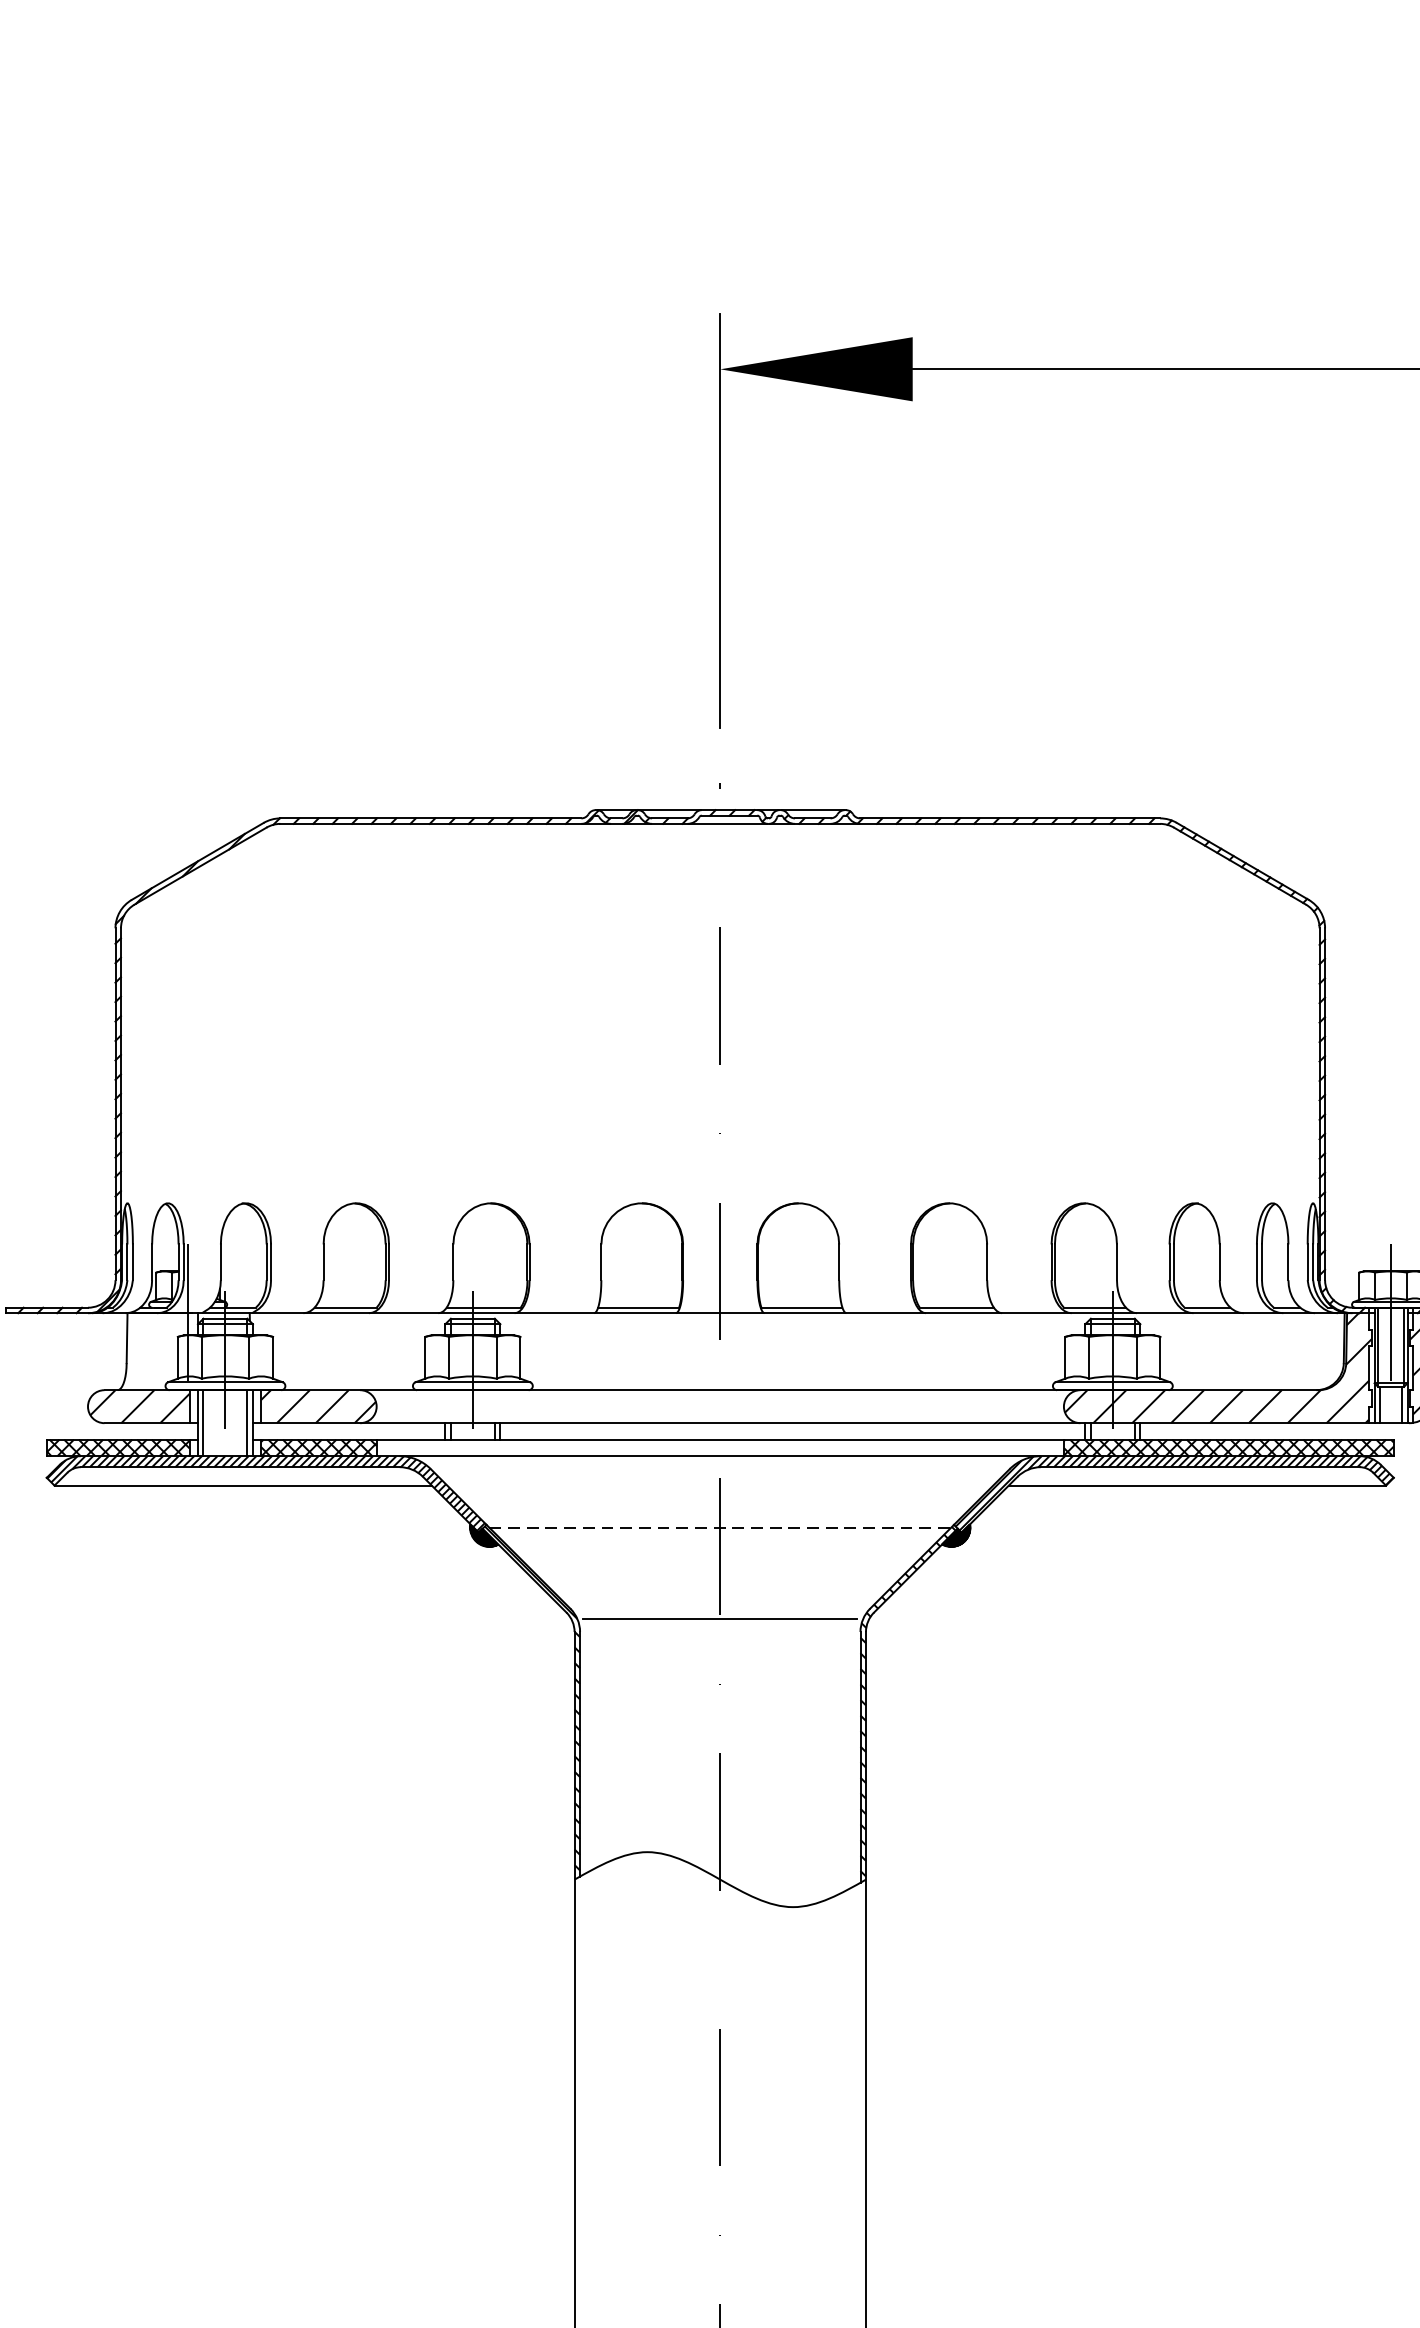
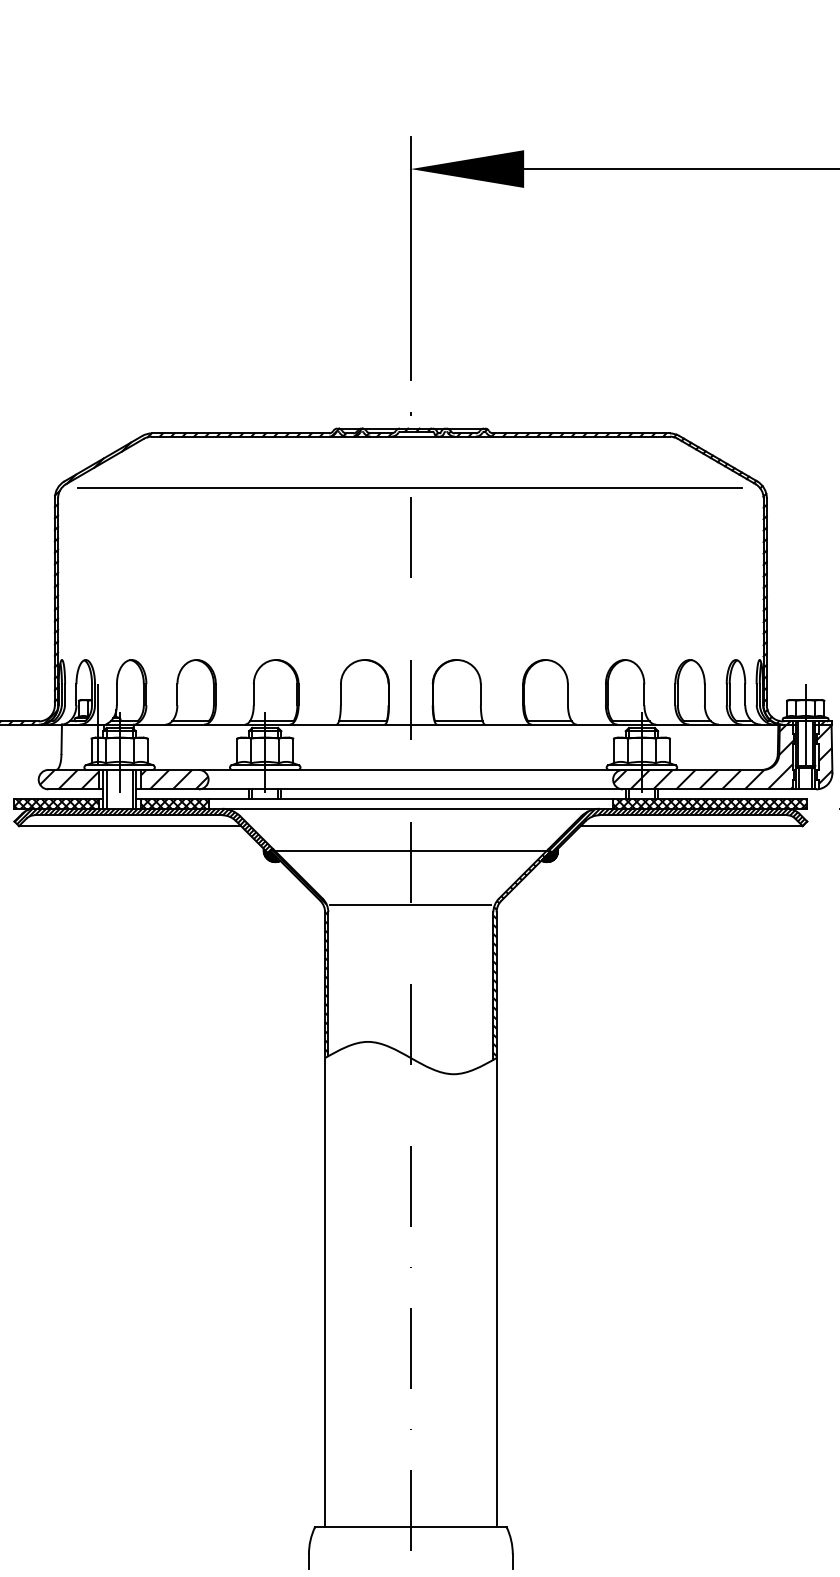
line: (719, 911) -> (410, 488), added
line: (719, 1527) -> (410, 850), dashed -> solid

